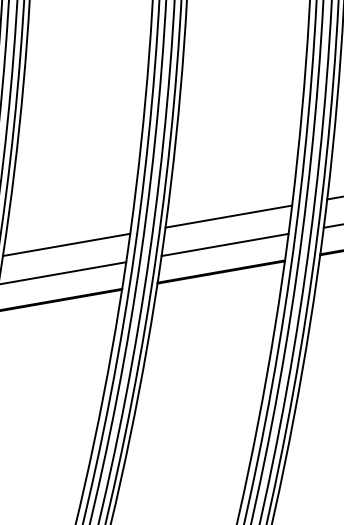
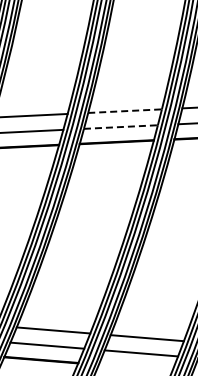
line: (229, 217) -> (125, 111), solid -> dashed
line: (226, 245) -> (121, 127), solid -> dashed

